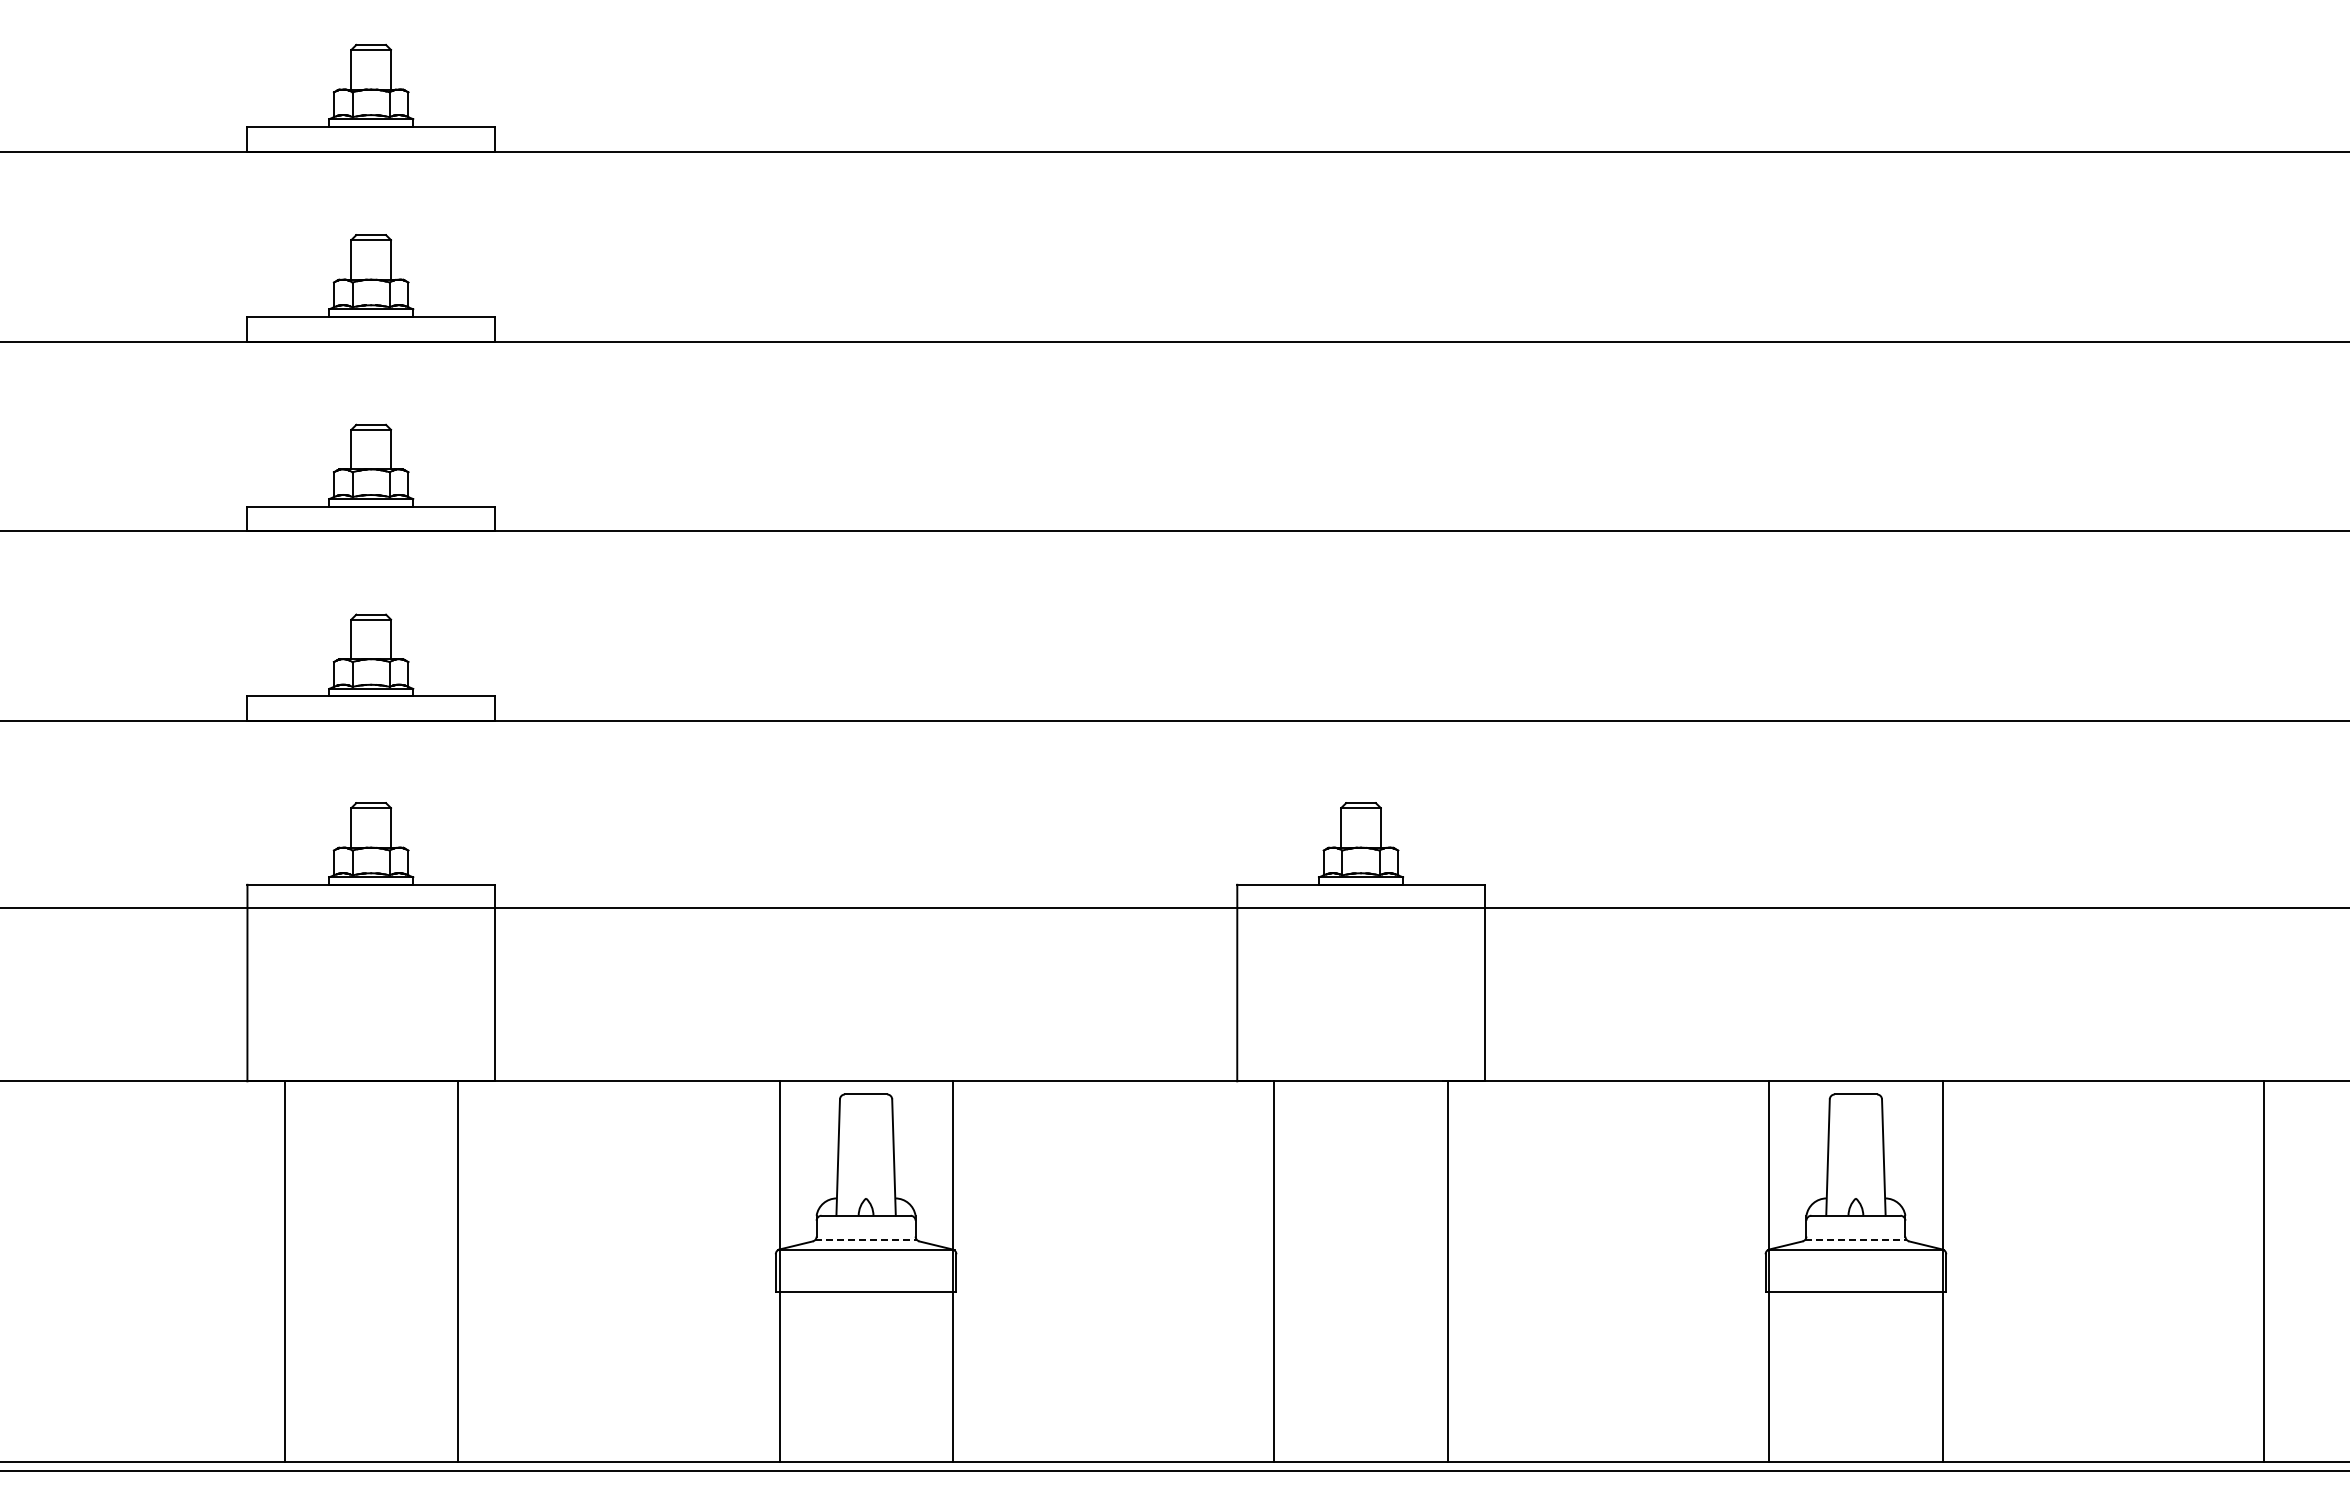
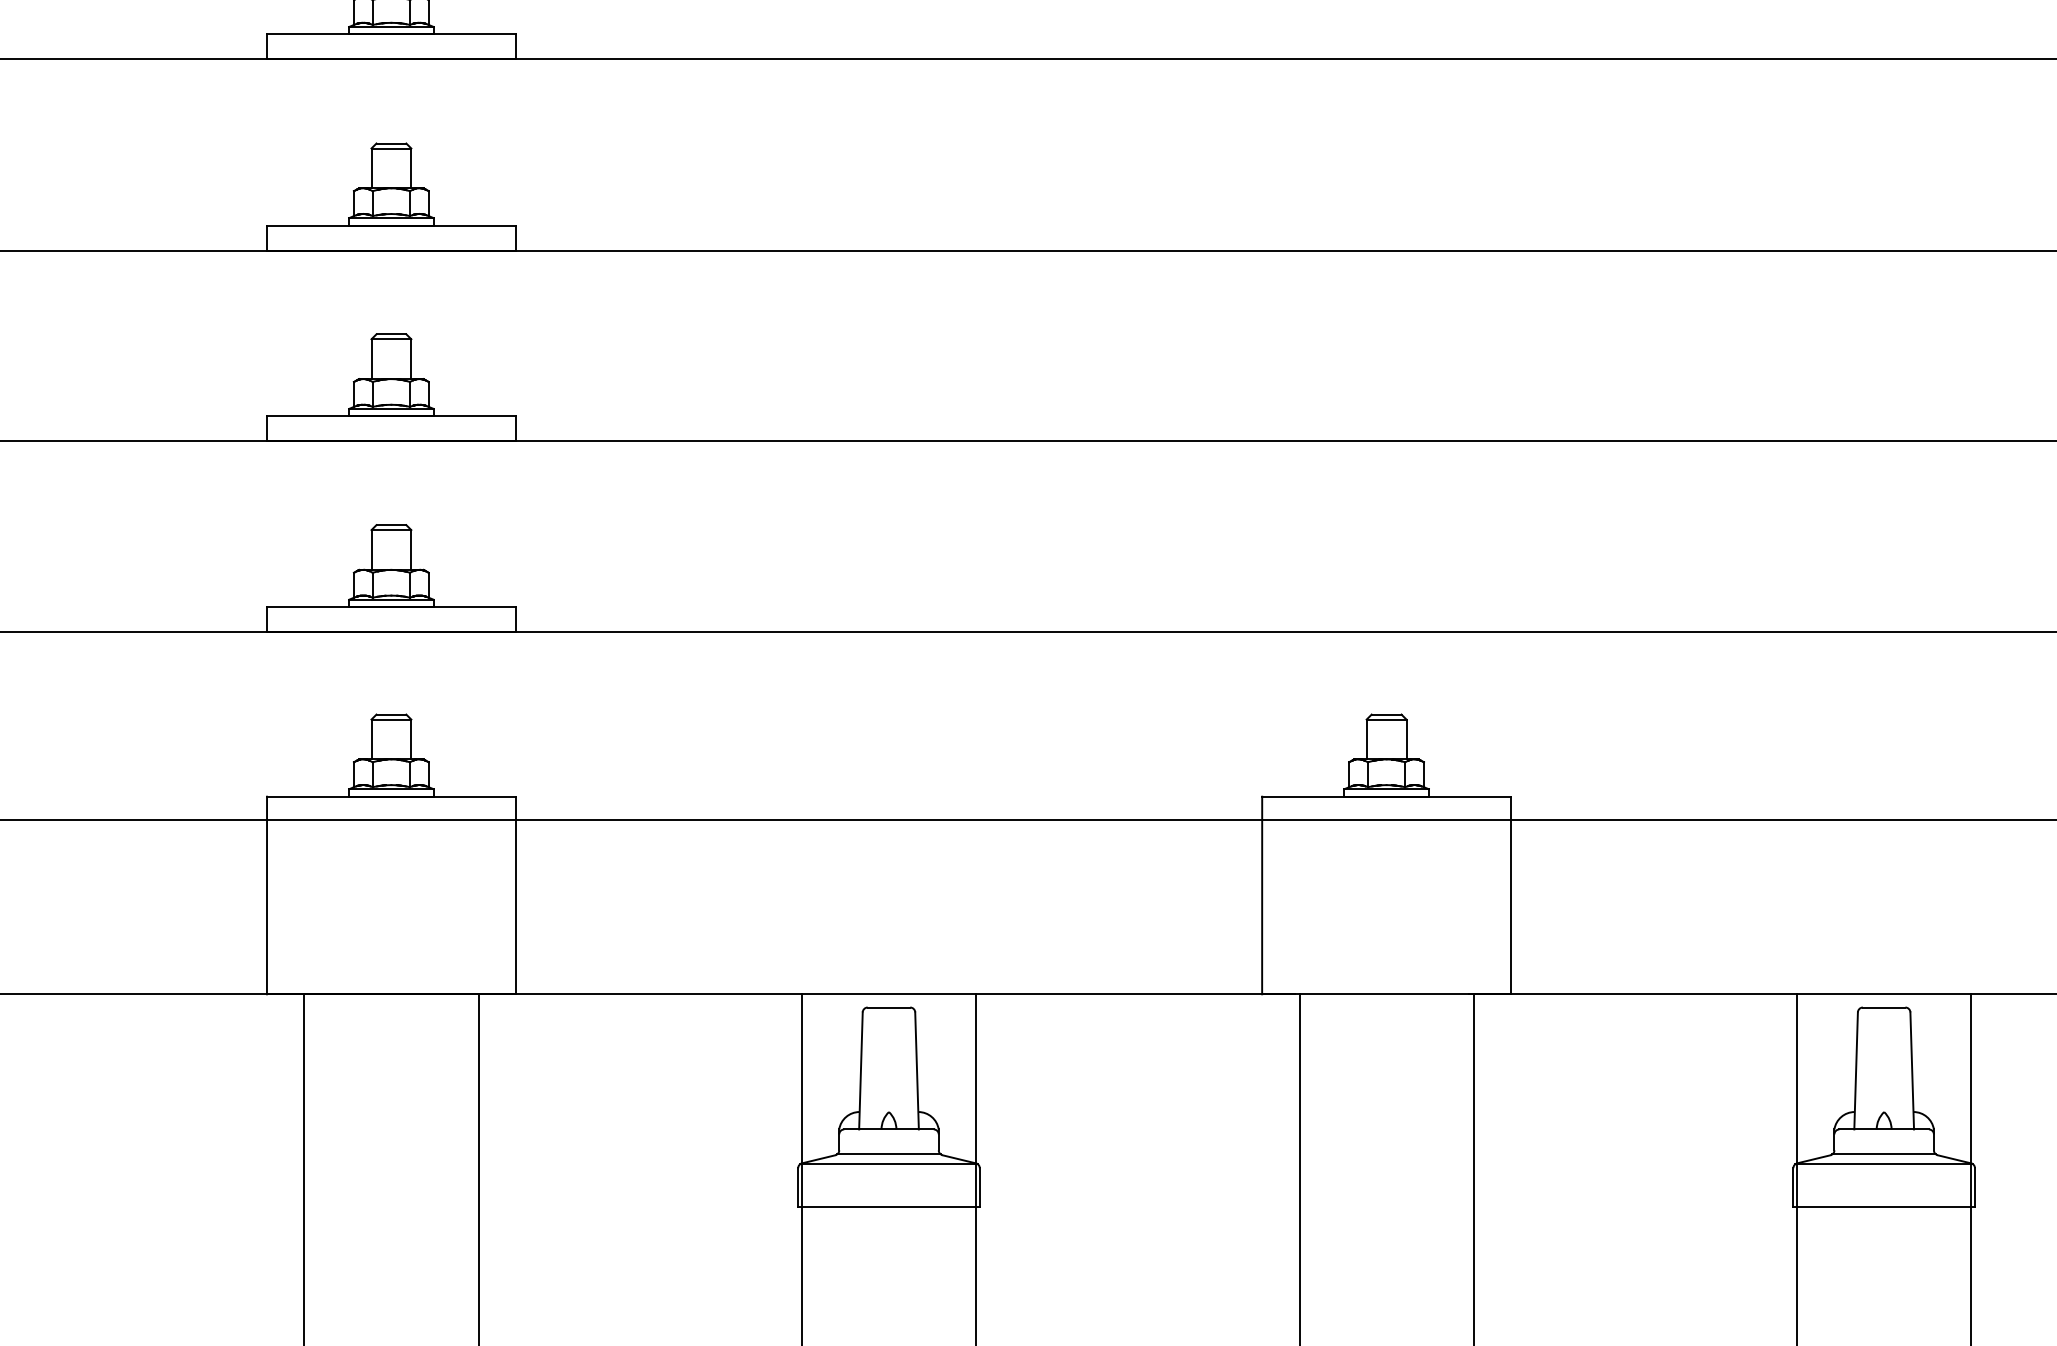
line: (866, 1240) -> (889, 1154), dashed -> solid
line: (1856, 1240) -> (1884, 1154), dashed -> solid

